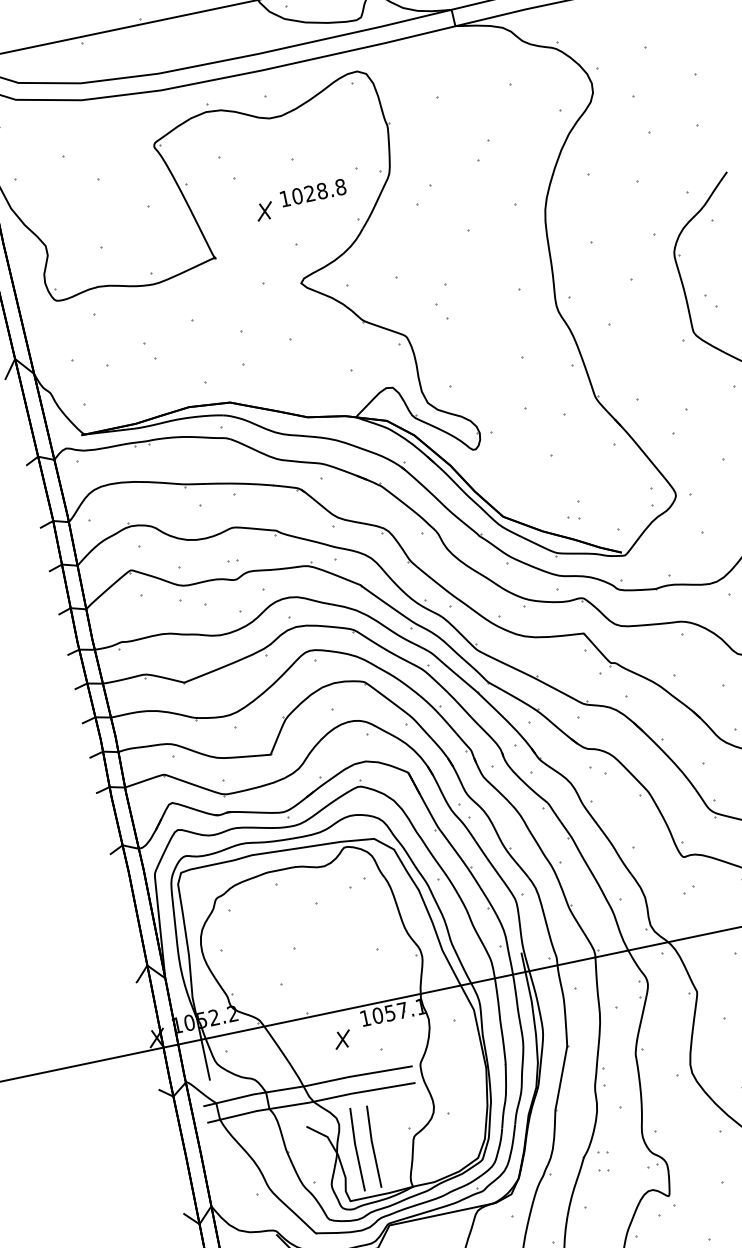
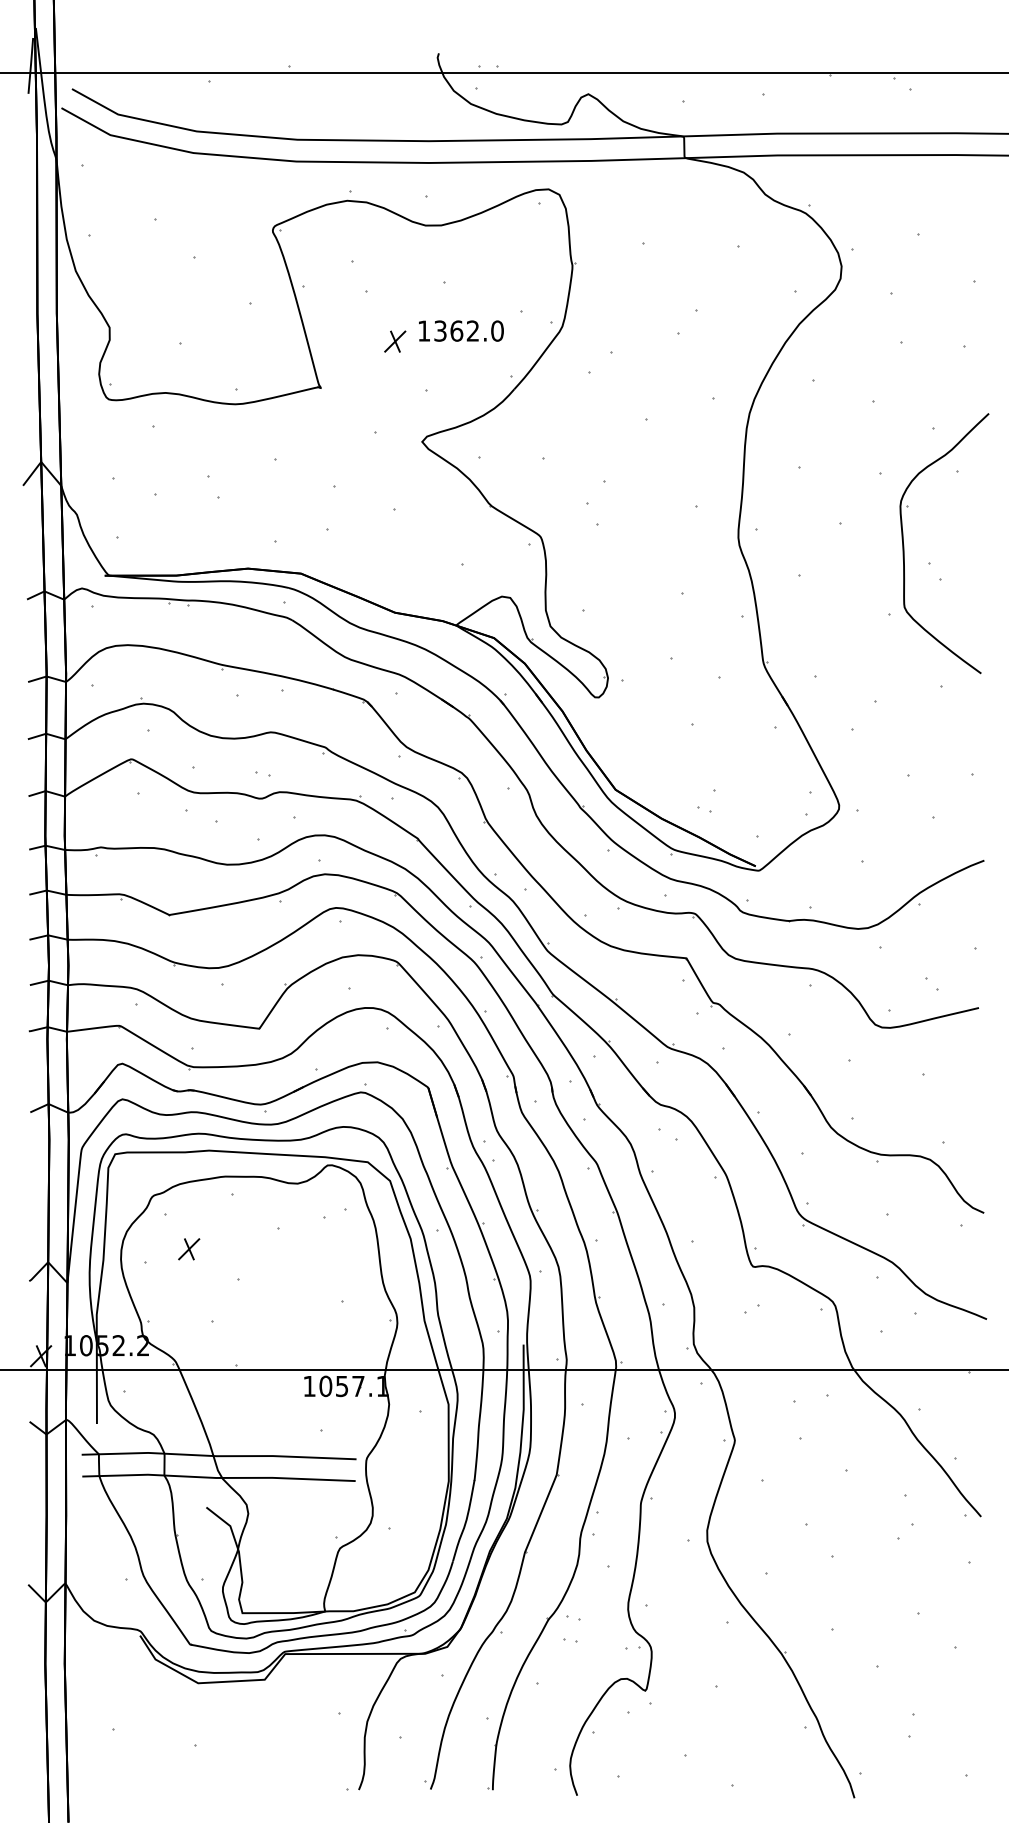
text: (318, 191) -> (468, 330), 1028.8 -> 1362.0
part: (343, 1039) -> (189, 1249), moved
line: (373, 1146) -> (285, 1550), removed
line: (357, 1149) -> (264, 1549), removed

